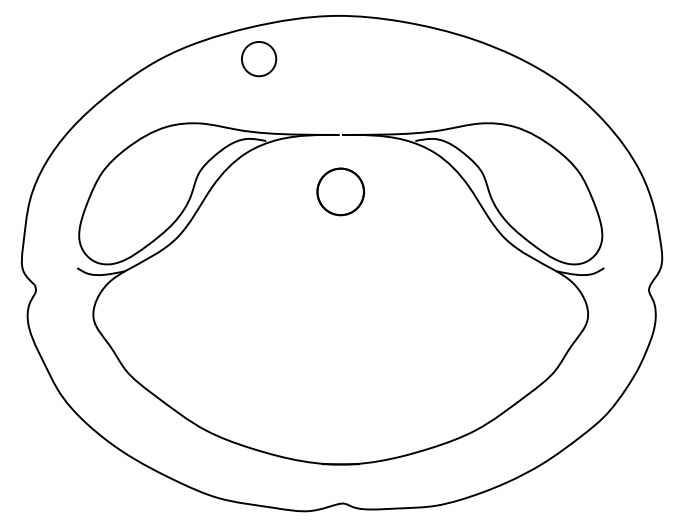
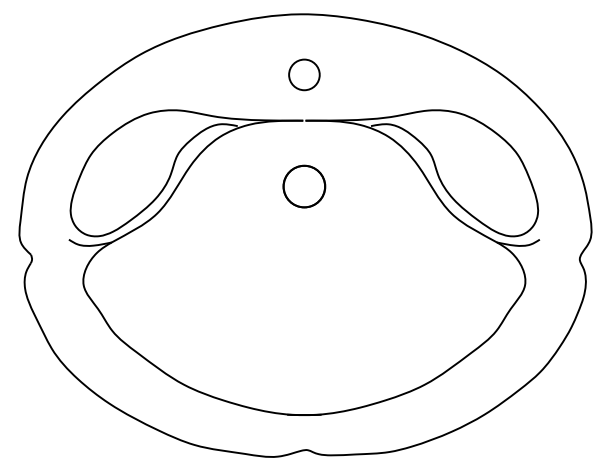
circle: (259, 58) -> (304, 74), moved
part: (340, 191) -> (304, 186), moved

